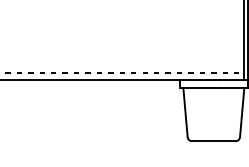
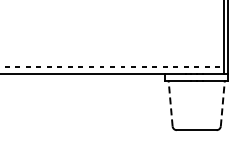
line: (185, 112) -> (170, 103), solid -> dashed
line: (241, 112) -> (222, 103), solid -> dashed

